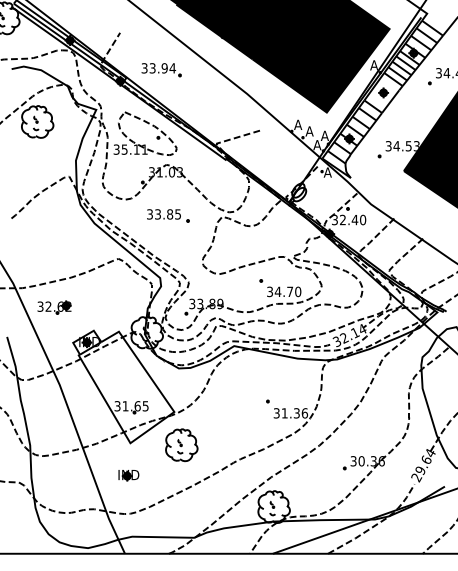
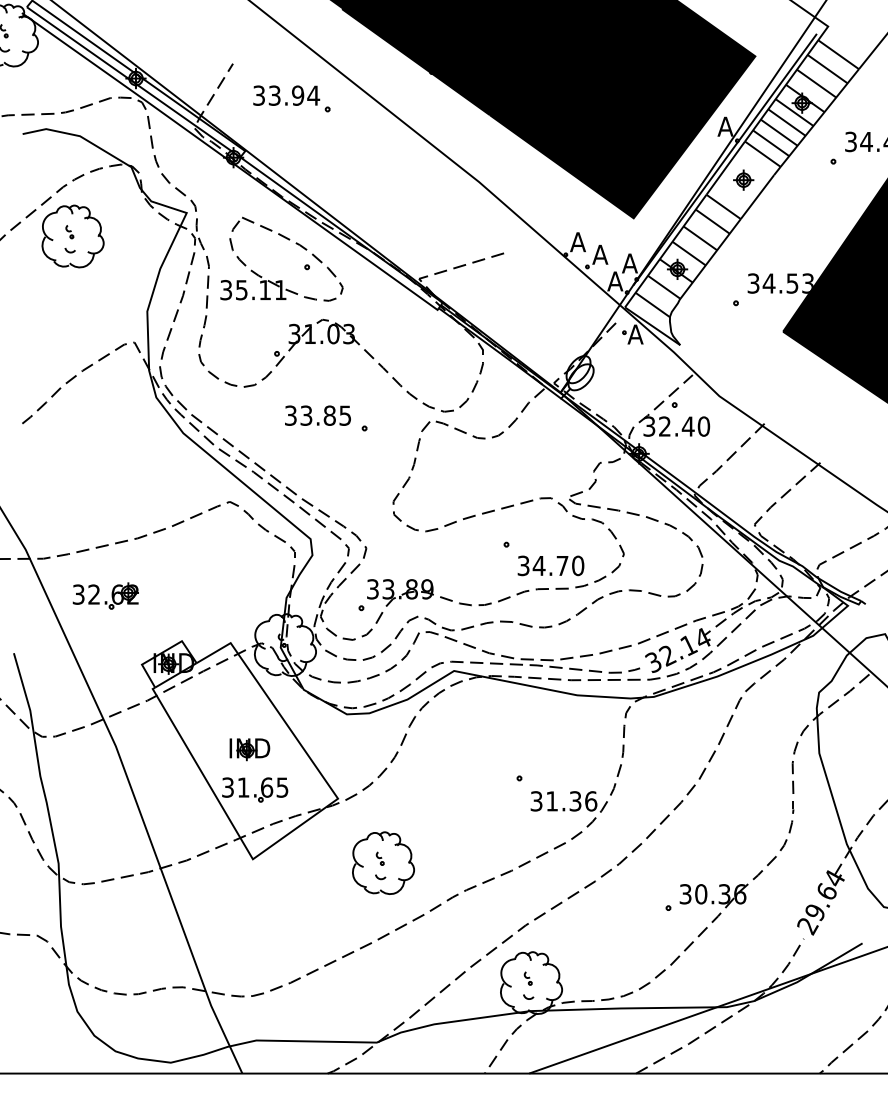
part: (161, 70) -> (291, 99), moved
part: (181, 445) -> (382, 863), moved
part: (128, 475) -> (249, 749), moved

